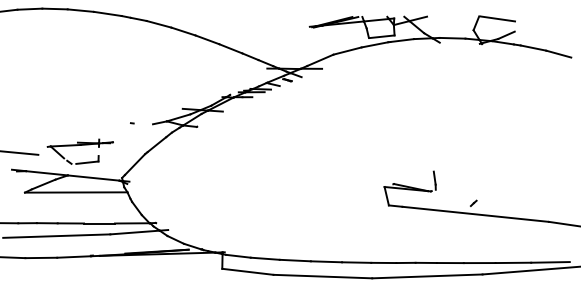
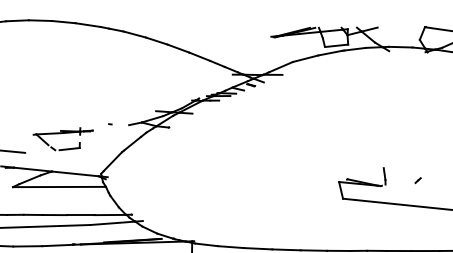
part: (79, 151) -> (62, 138), moved
part: (473, 202) -> (417, 179), moved

